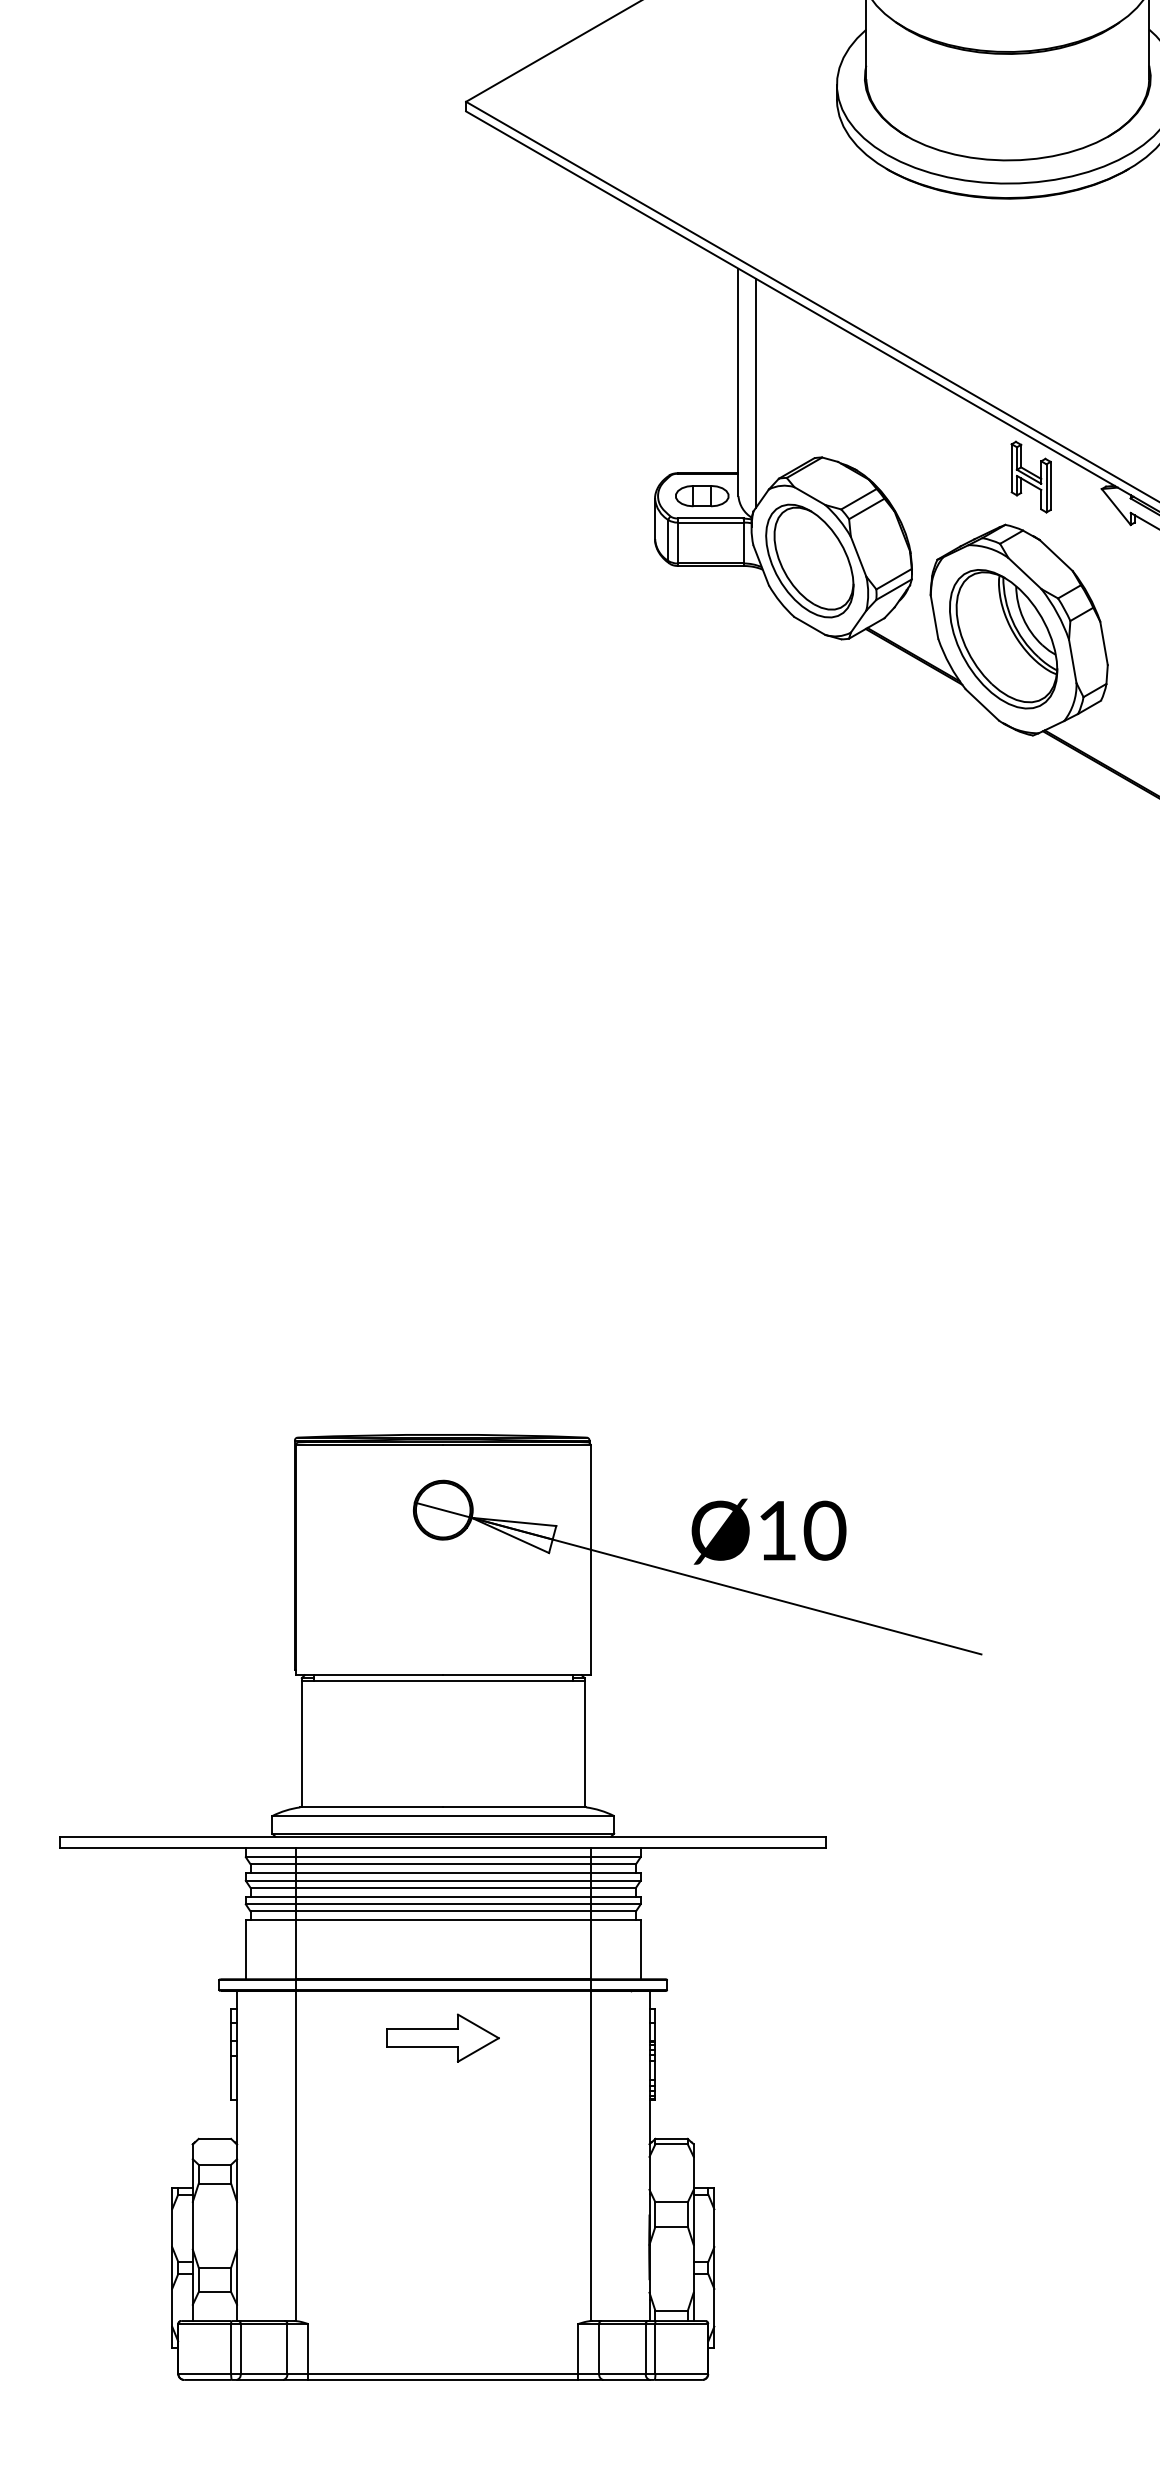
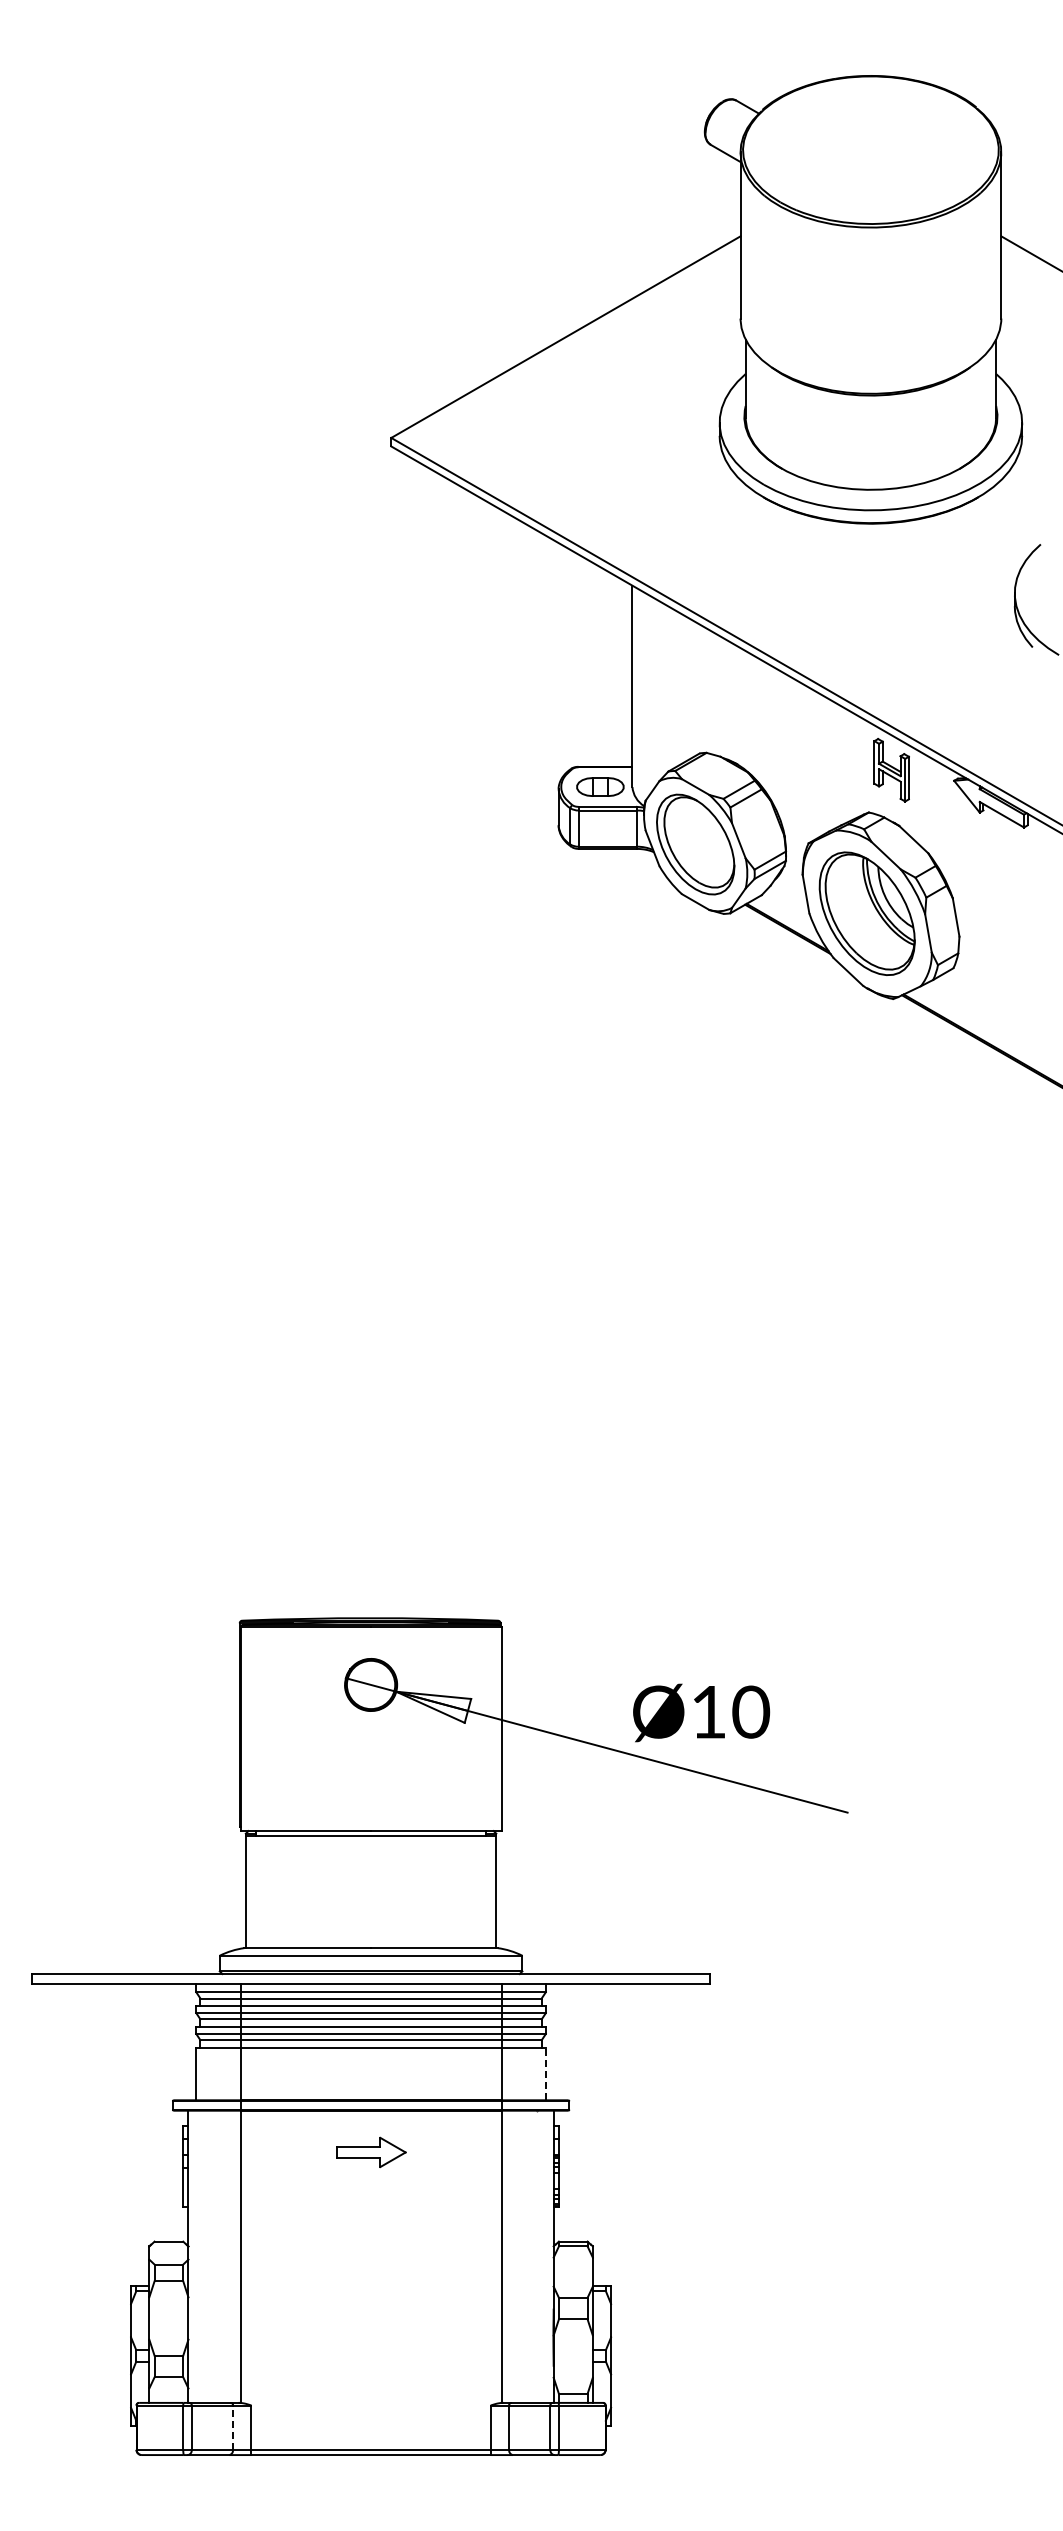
line: (755, 392) -> (647, 695), removed
text: (769, 1531) -> (701, 1712), moved
line: (640, 1949) -> (545, 2073), solid -> dashed
part: (443, 2038) -> (371, 2152), size x0.7
line: (287, 2348) -> (233, 2427), solid -> dashed

